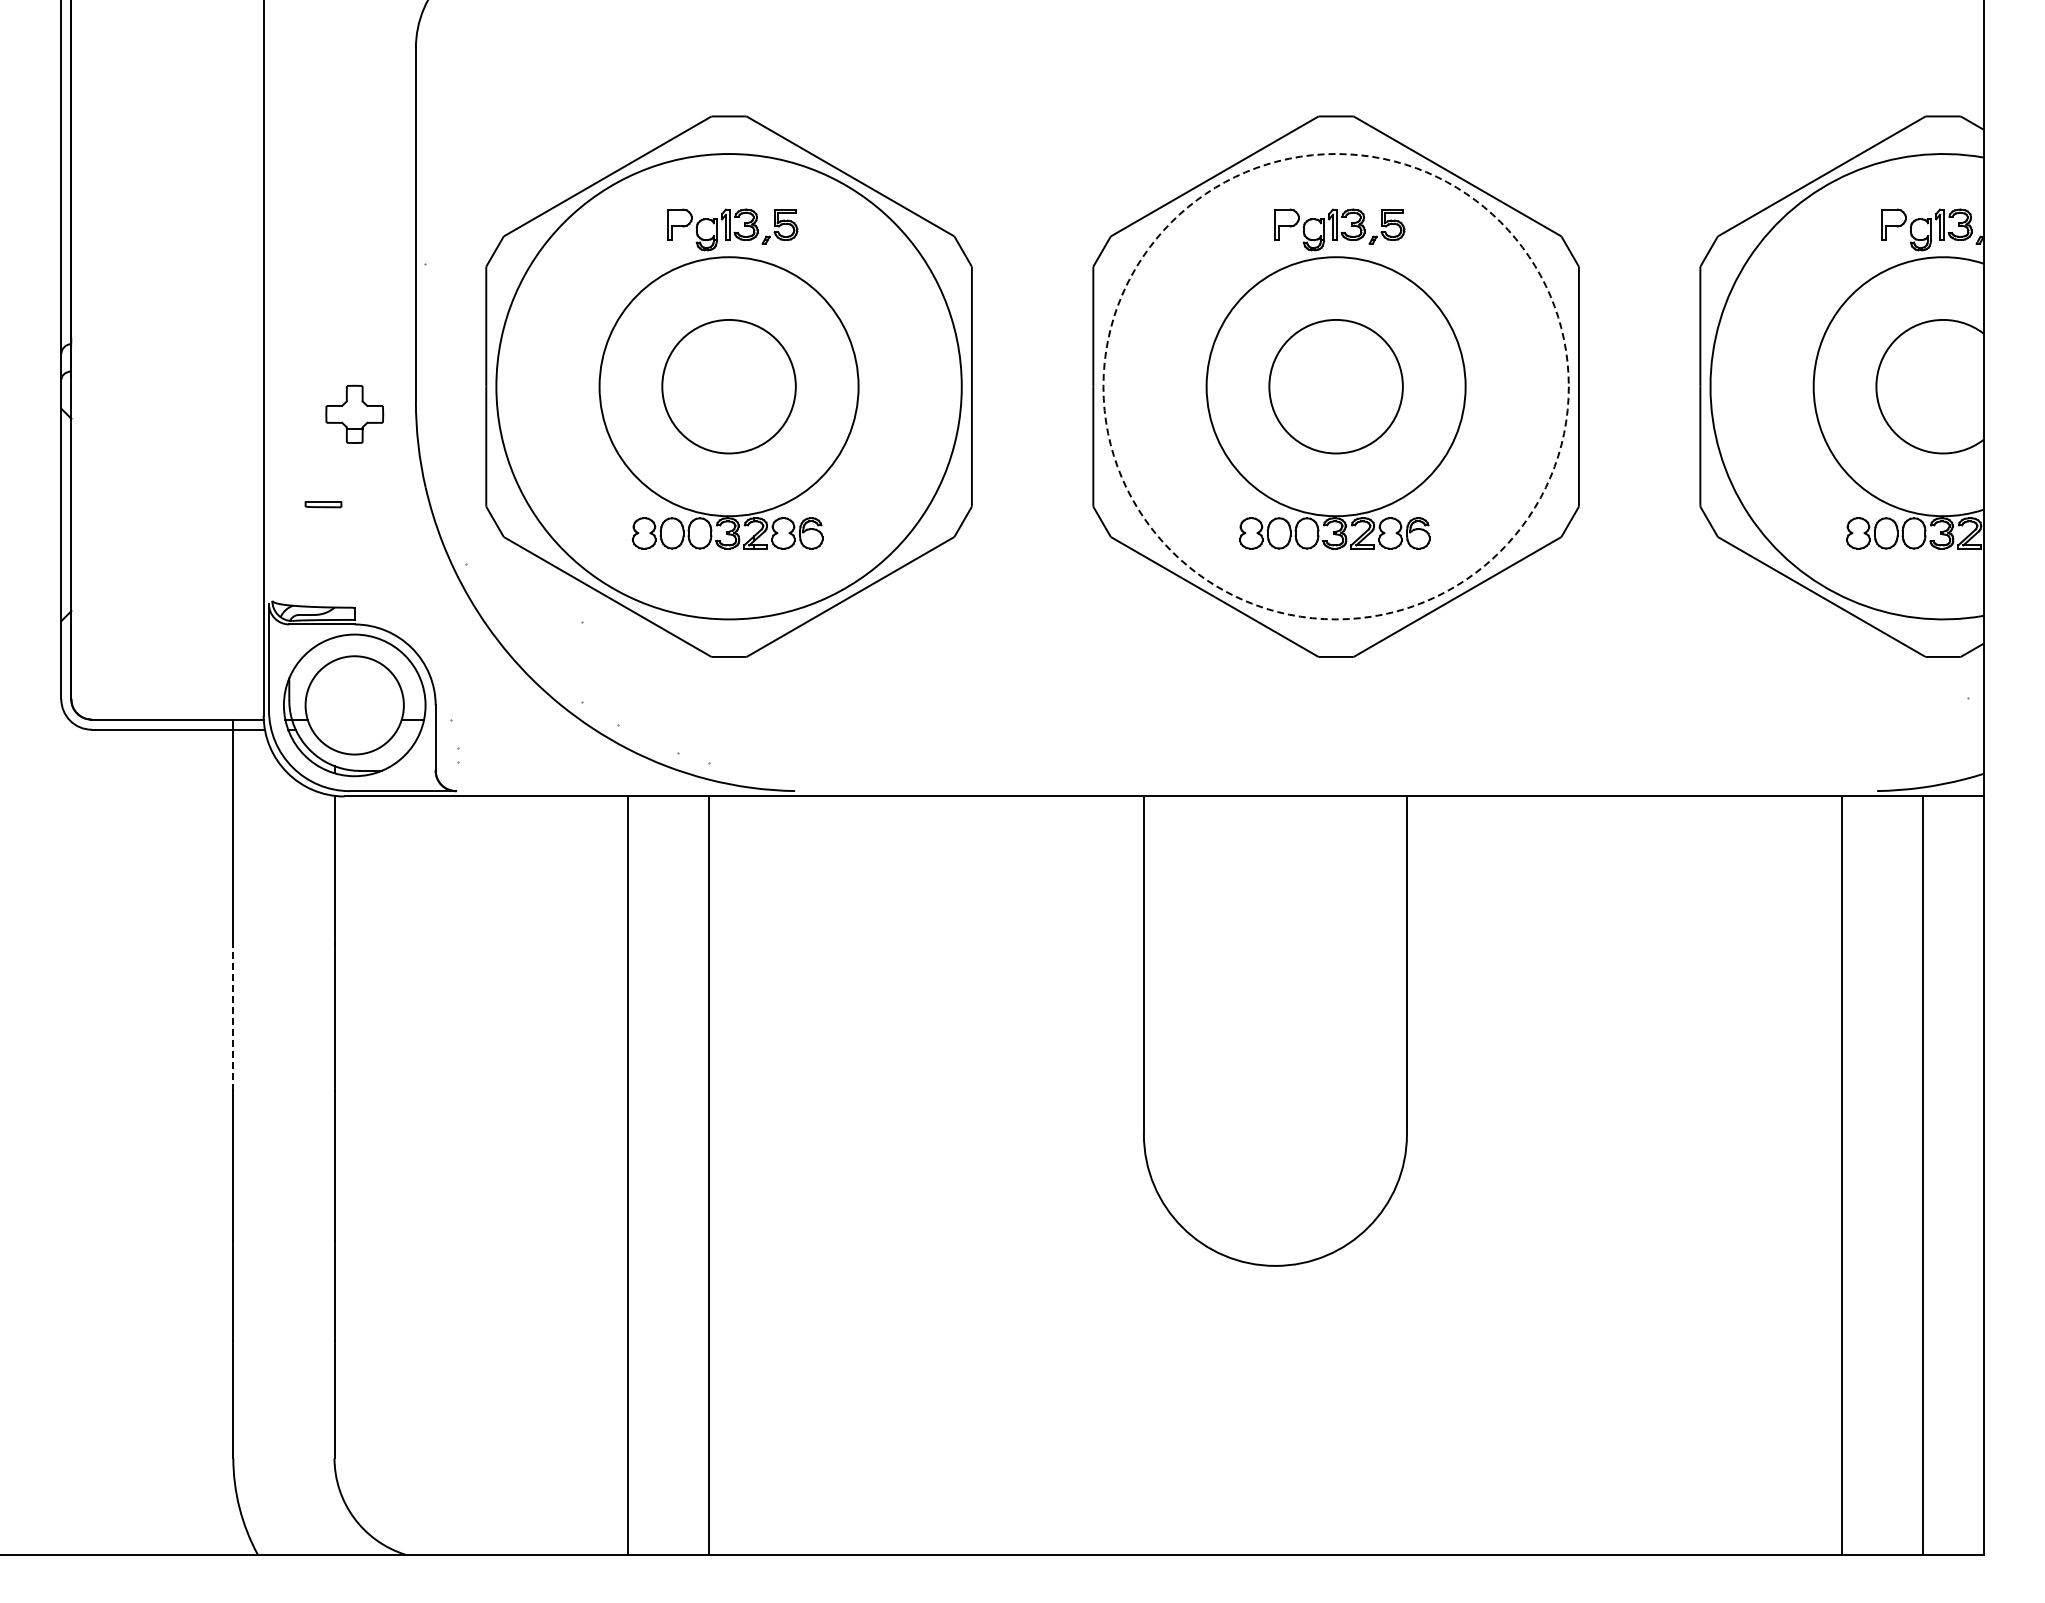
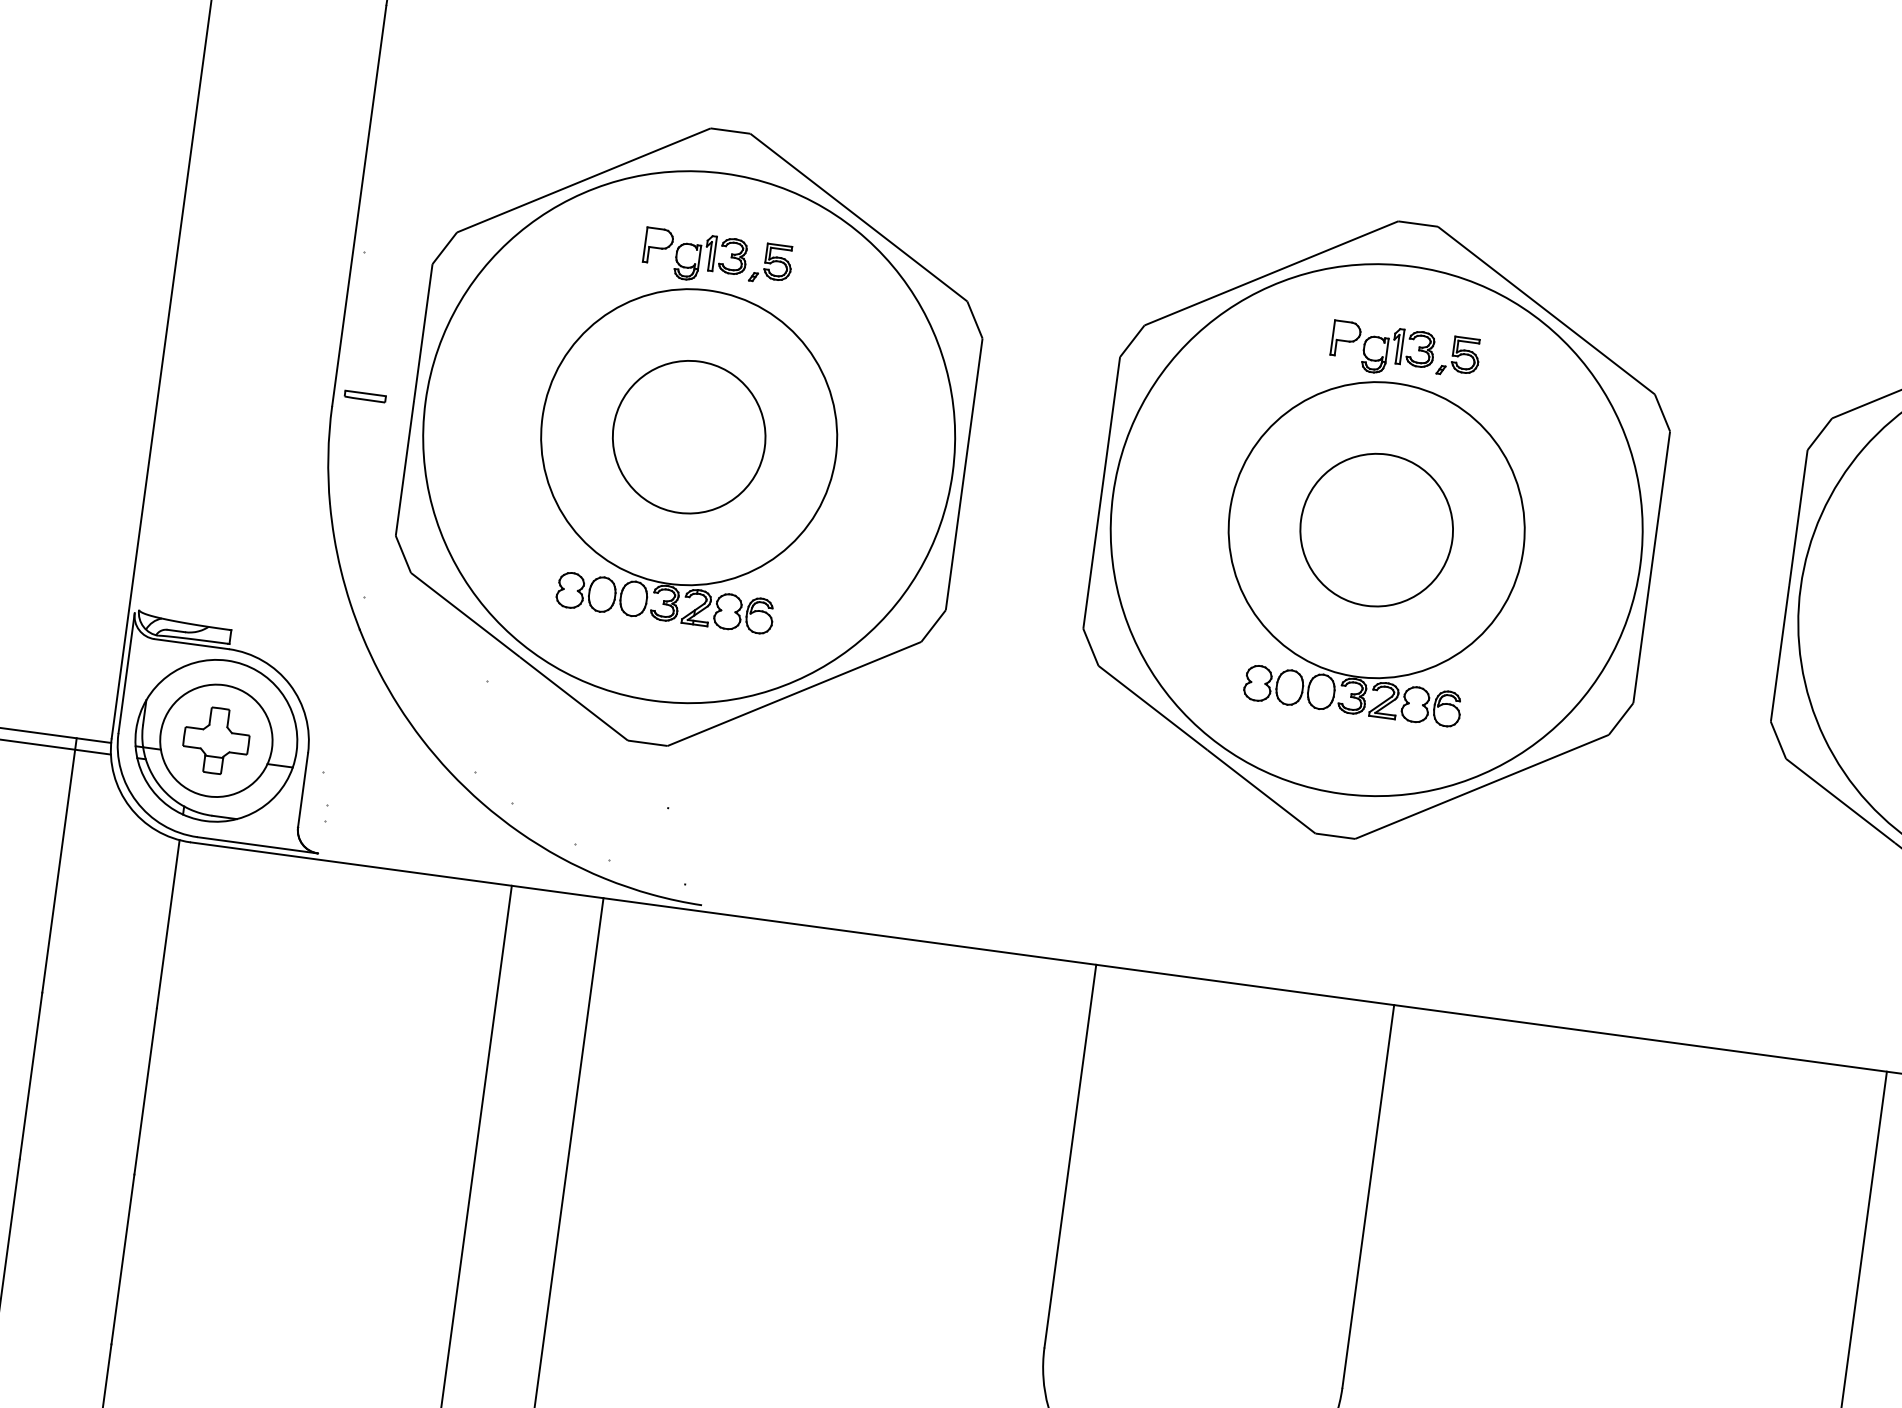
circle: (1335, 386) -> (1376, 529), dashed -> solid
part: (354, 413) -> (216, 739), moved
part: (323, 504) -> (365, 396), moved
line: (233, 1017) -> (31, 1075), dashed -> solid

